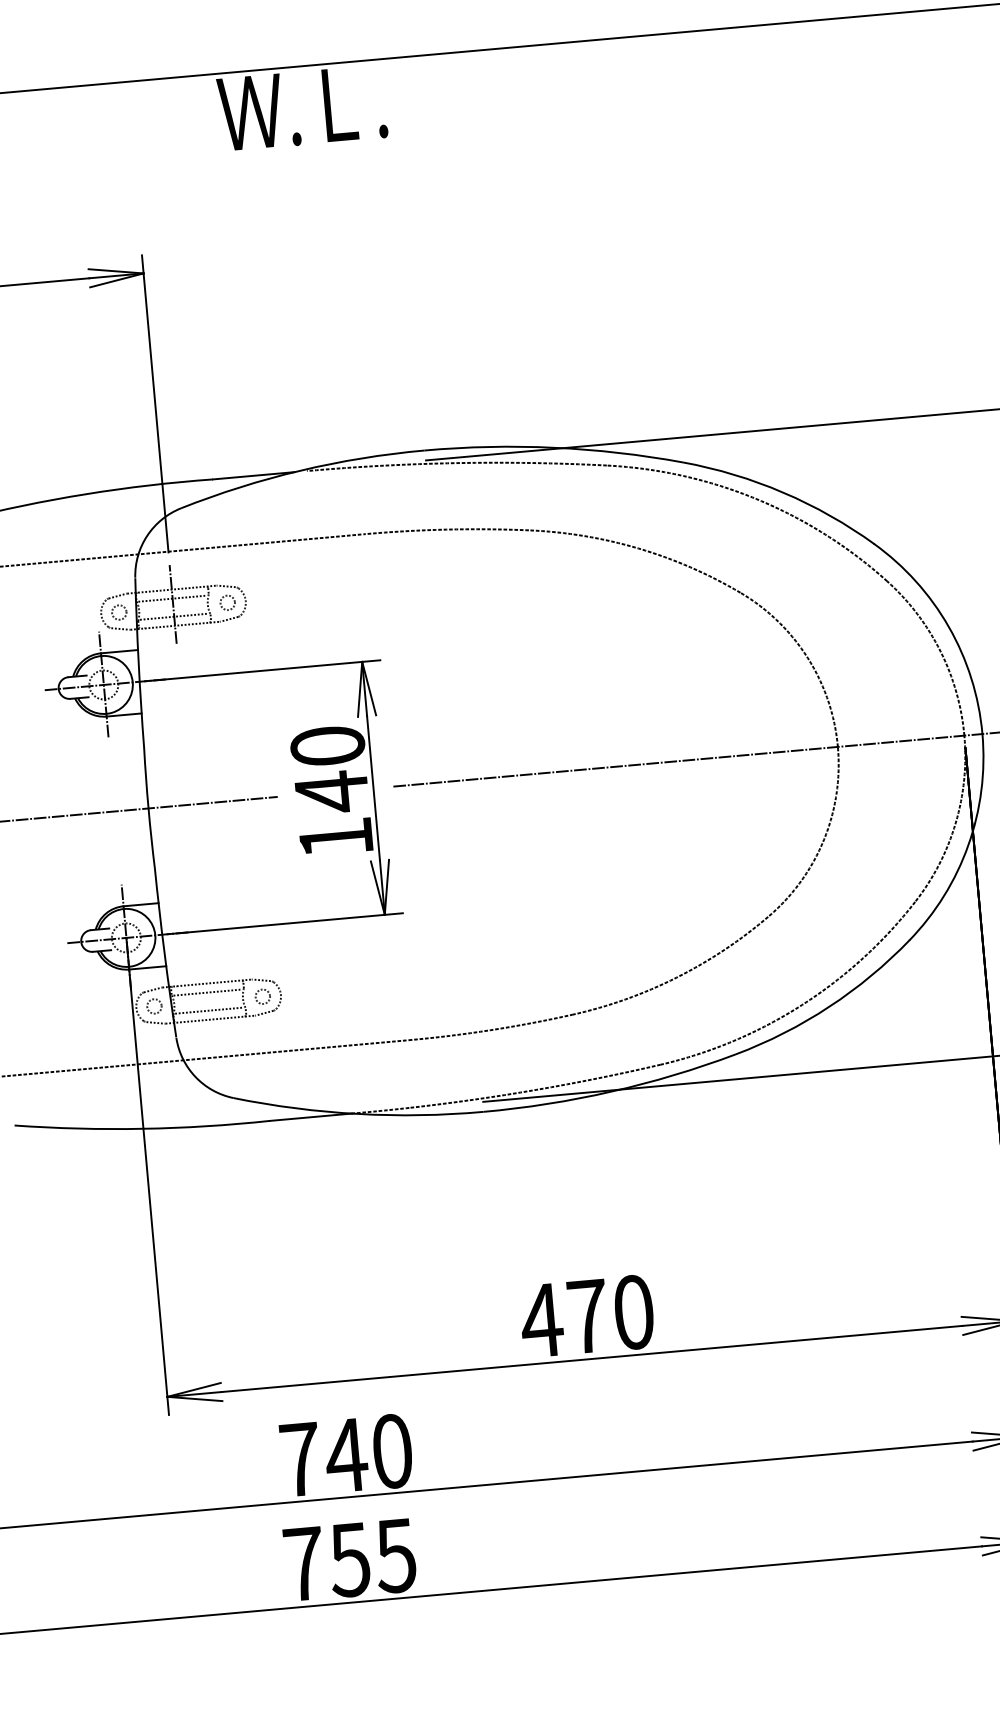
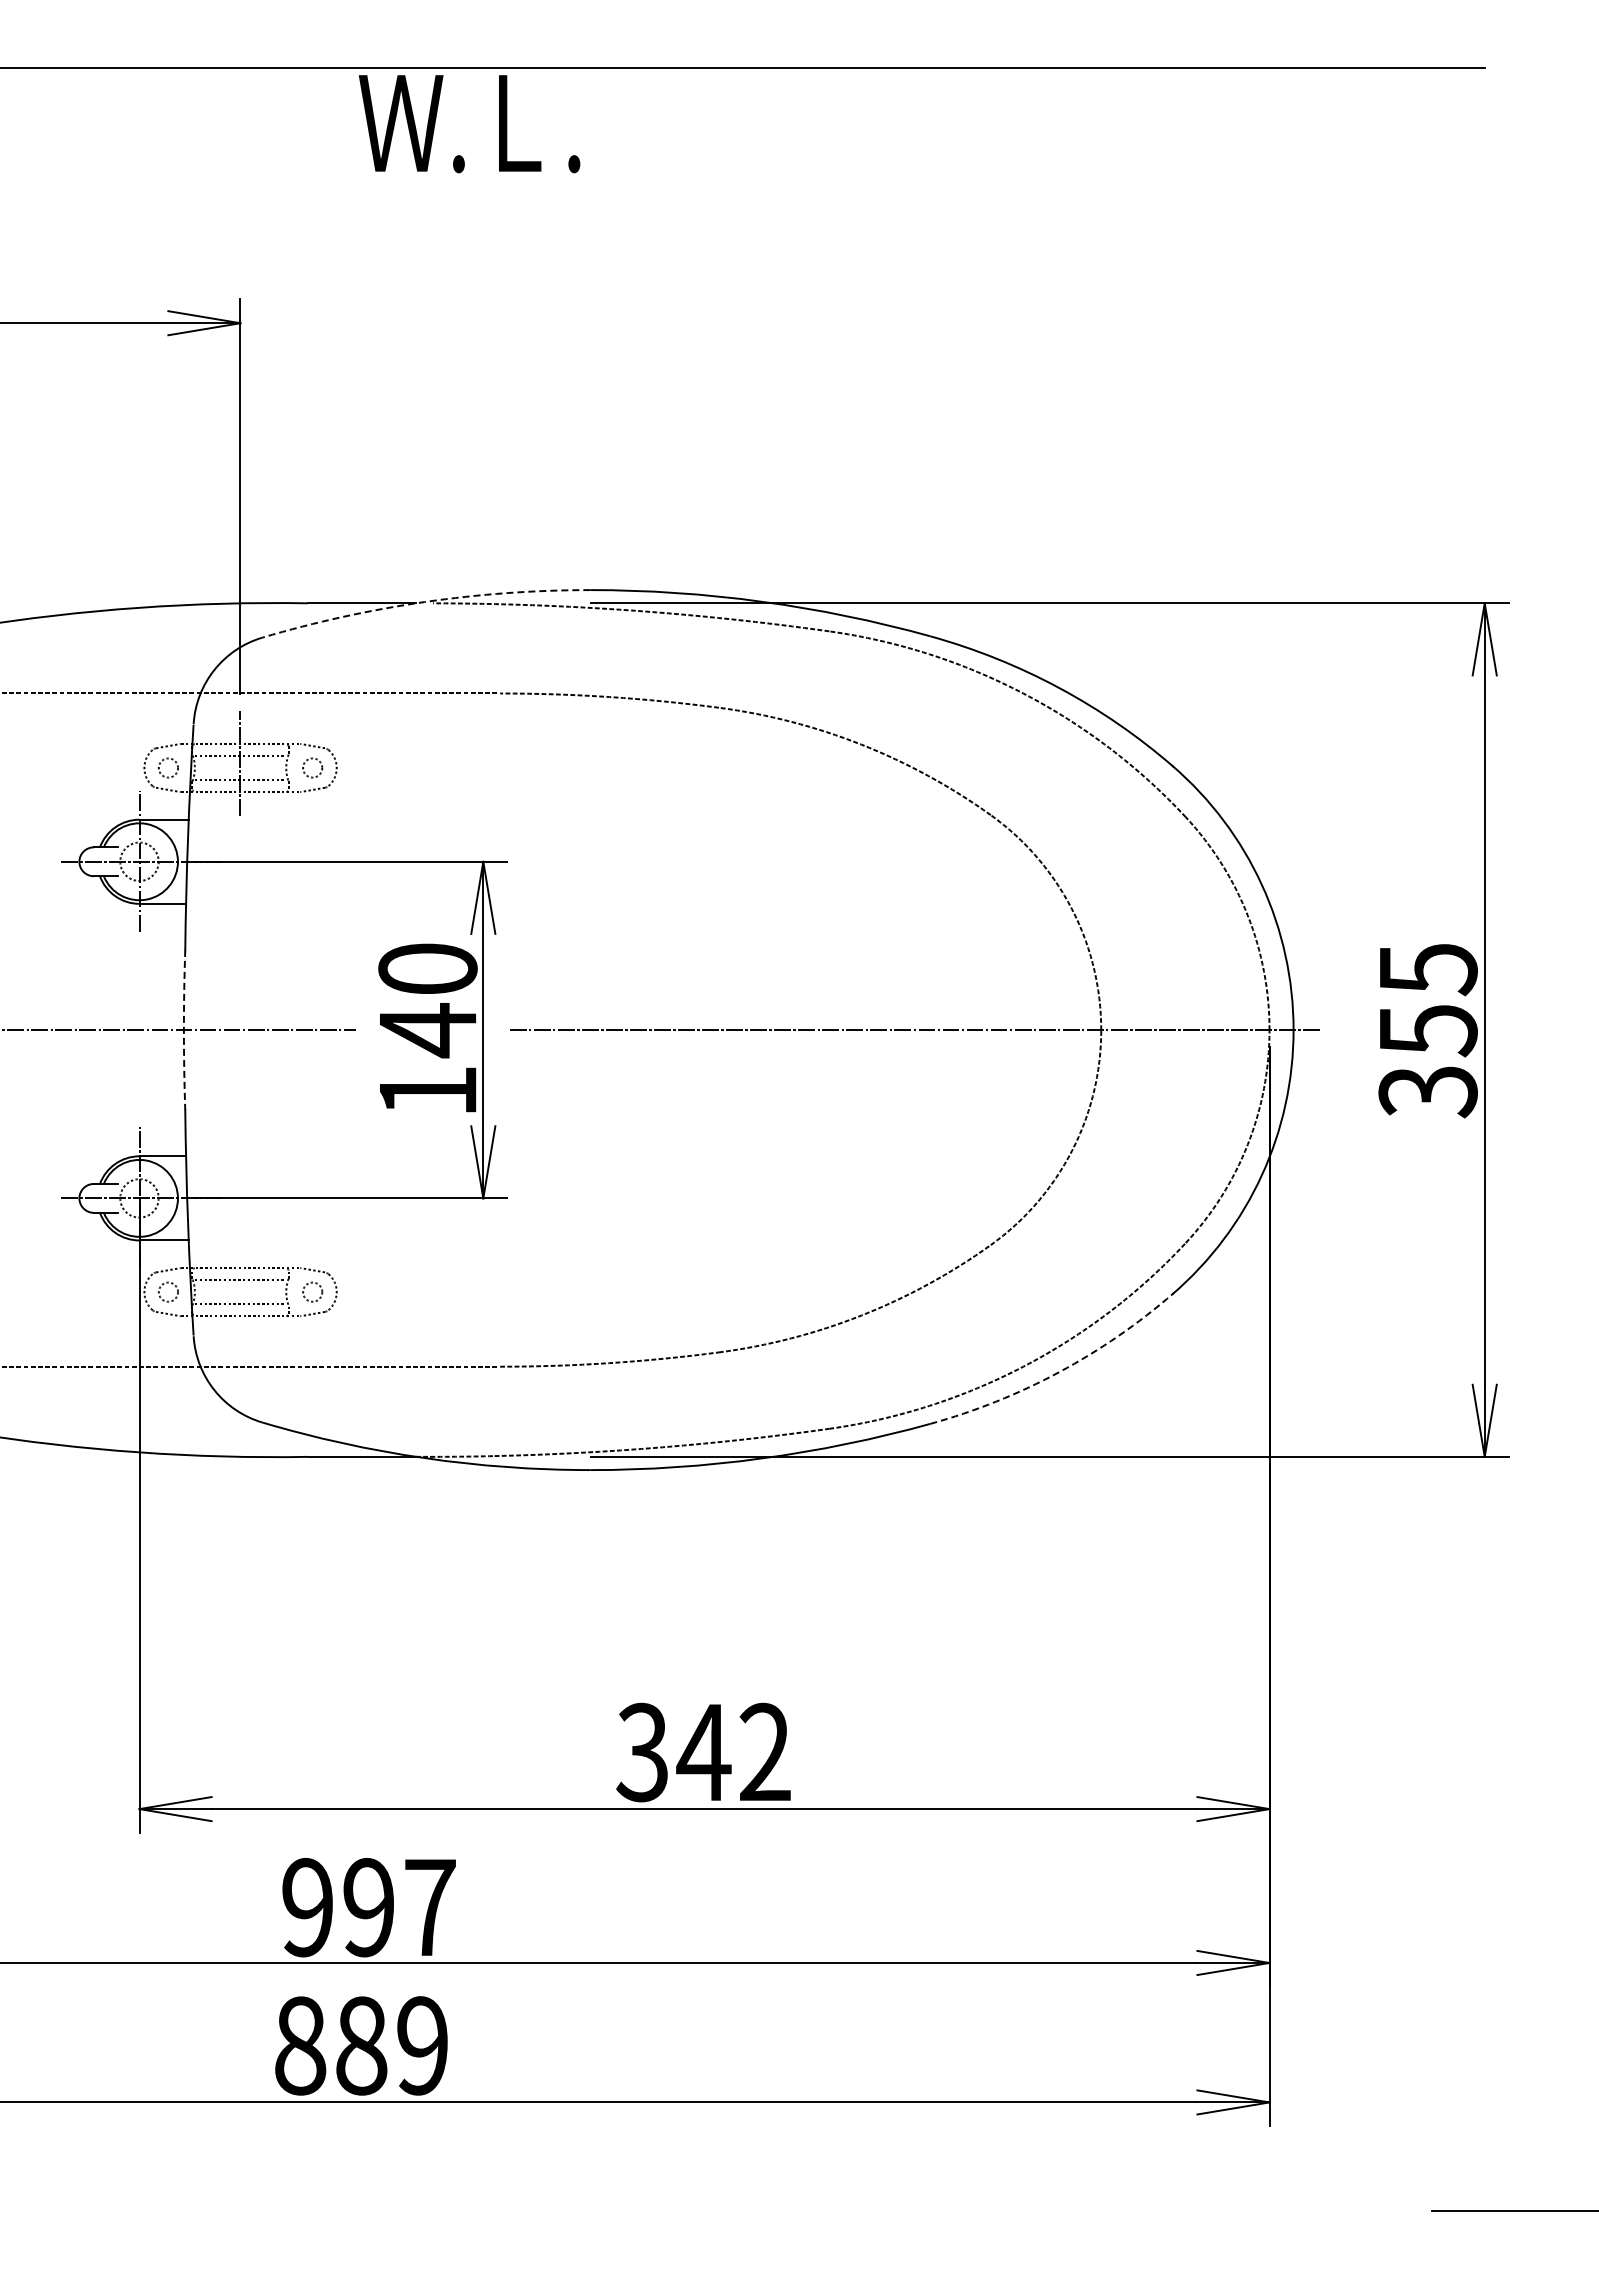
arc: (300, 470) -> (424, 602), solid -> dashed
arc: (148, 808) -> (183, 1030), solid -> dashed
arc: (829, 1007) -> (1059, 1372), solid -> dashed
text: (586, 1316) -> (702, 1752), 470 -> 342
text: (346, 1455) -> (368, 1907), 740 -> 997
text: (350, 1559) -> (361, 2045), 755 -> 889

